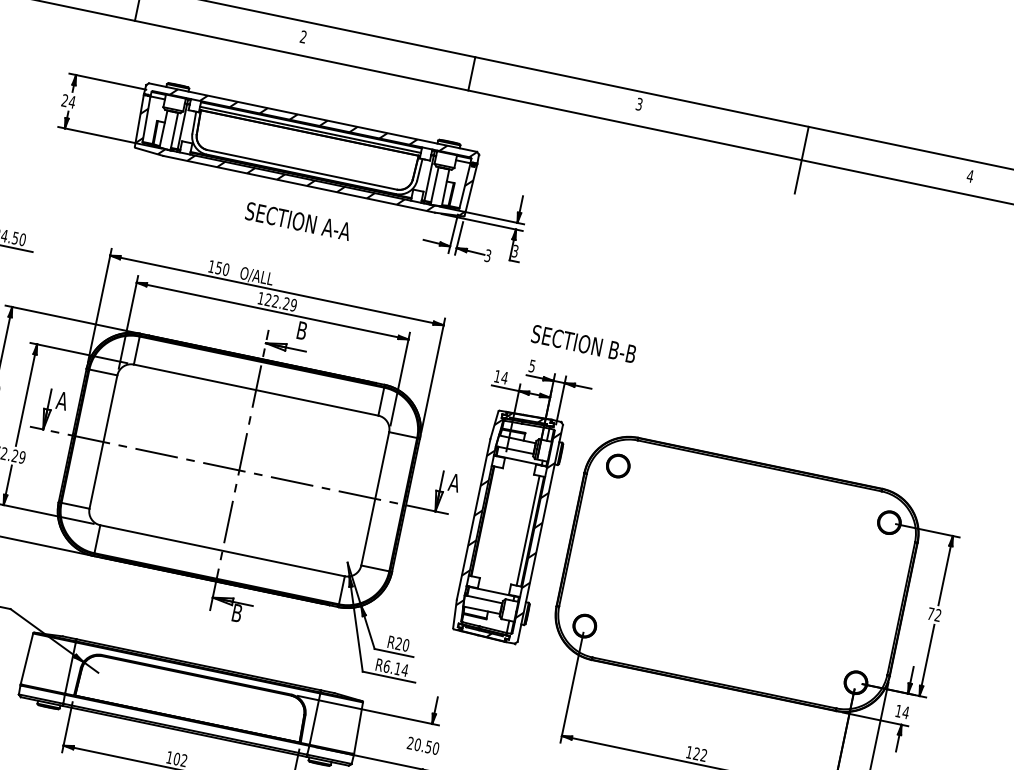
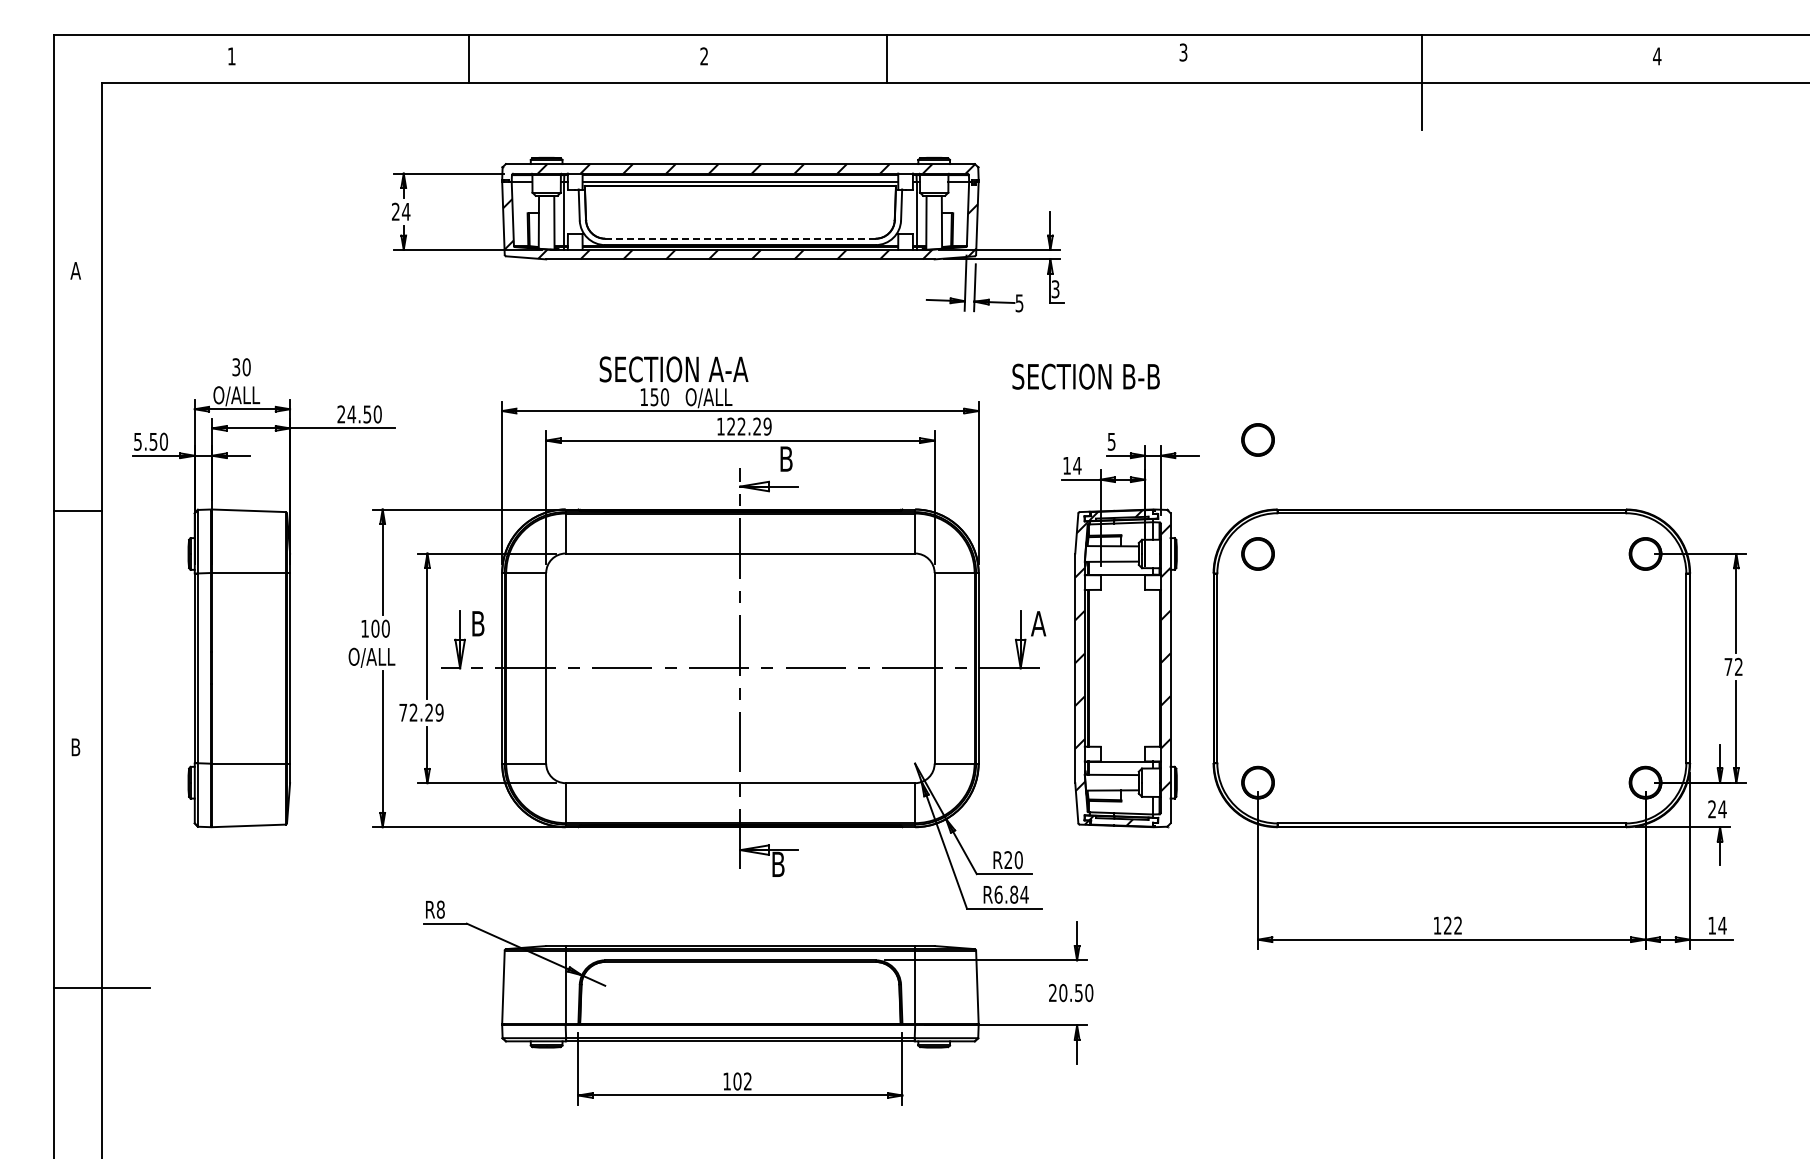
line: (471, 73) -> (887, 58), moved
line: (301, 169) -> (739, 238), solid -> dashed
text: (298, 221) -> (673, 369), moved
text: (488, 255) -> (1019, 302), 3 -> 5
text: (583, 343) -> (1085, 376), moved
circle: (634, 385) -> (1257, 439), added
text: (61, 400) -> (477, 623), A -> B
line: (528, 530) -> (1153, 667), removed
text: (398, 668) -> (1014, 894), R6.14 -> R6.84
text: (898, 711) -> (1711, 809), 14 -> 24

